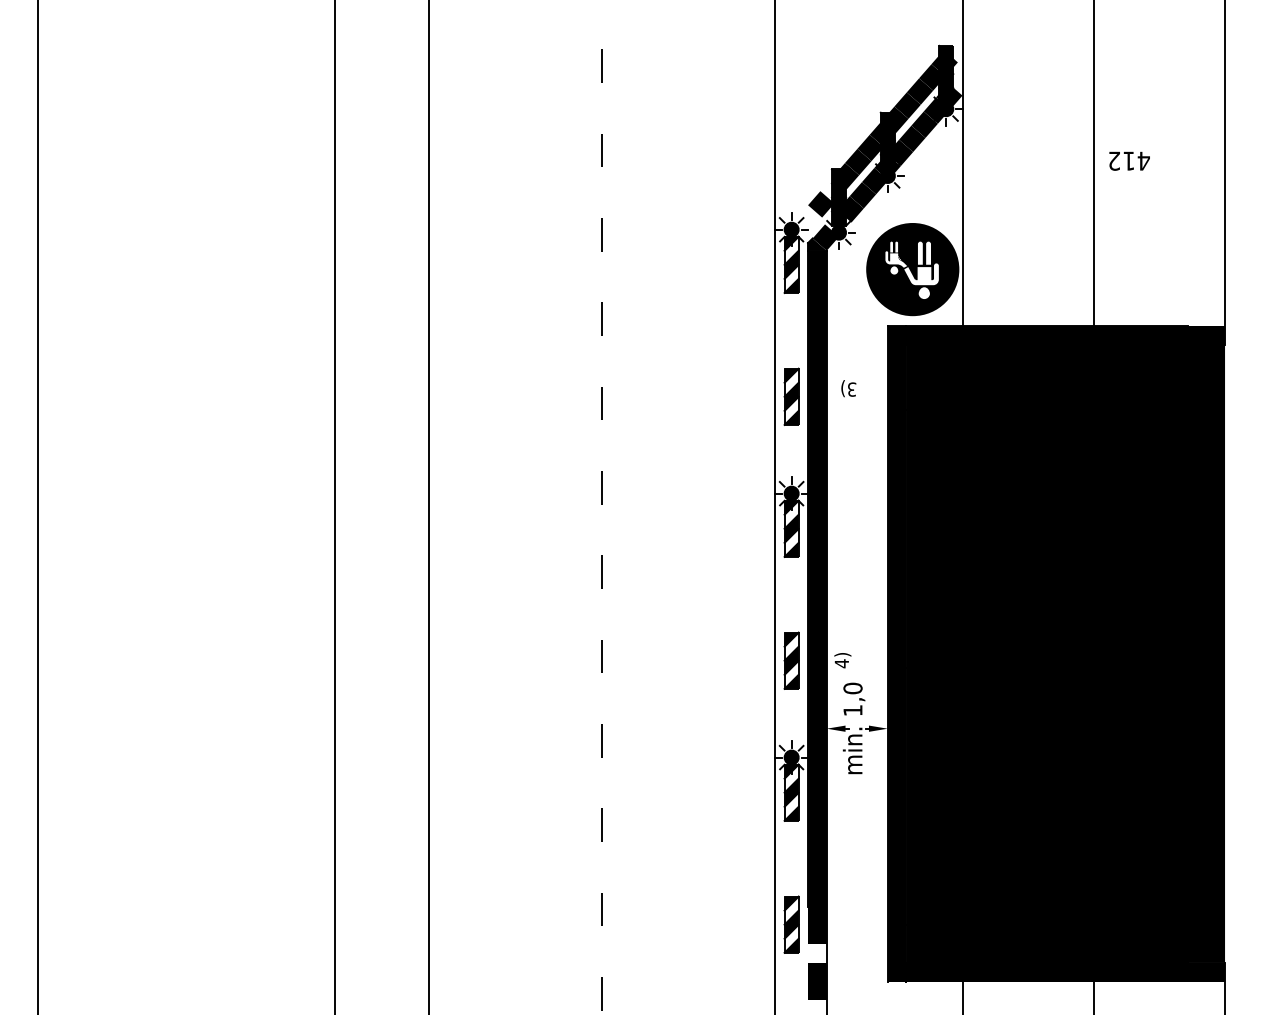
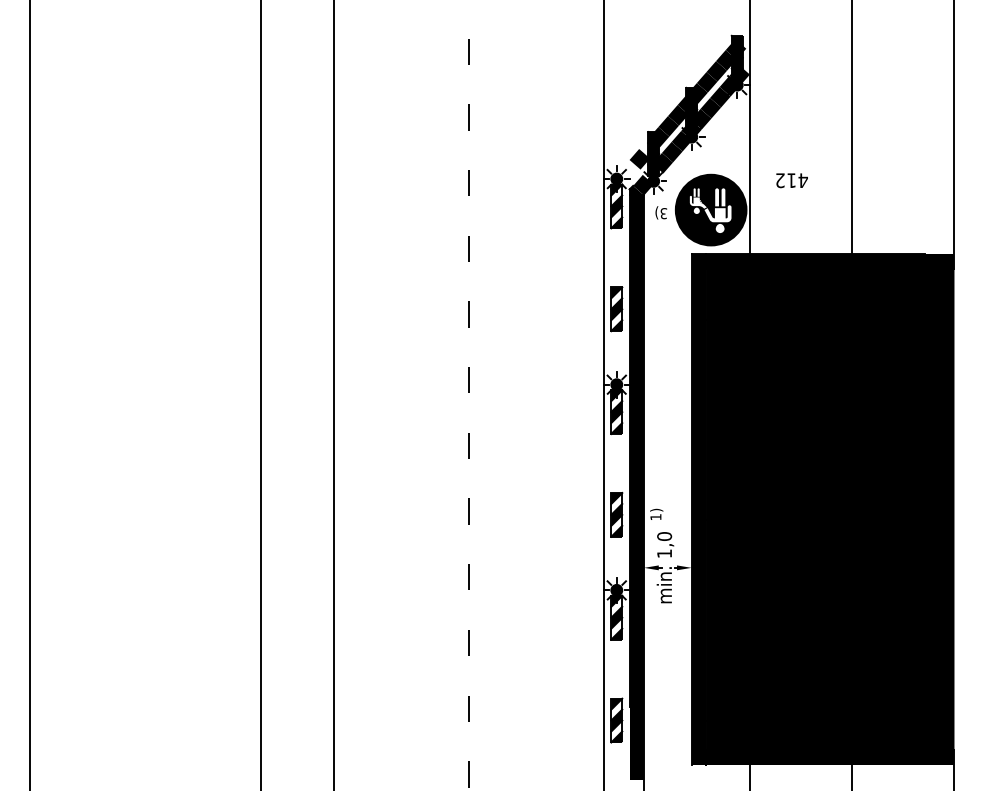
text: (1128, 160) -> (791, 180), moved
text: (849, 388) -> (661, 212), moved
text: (841, 662) -> (655, 516), 4) -> 1)
fill: (816, 952) -> (636, 742), added

